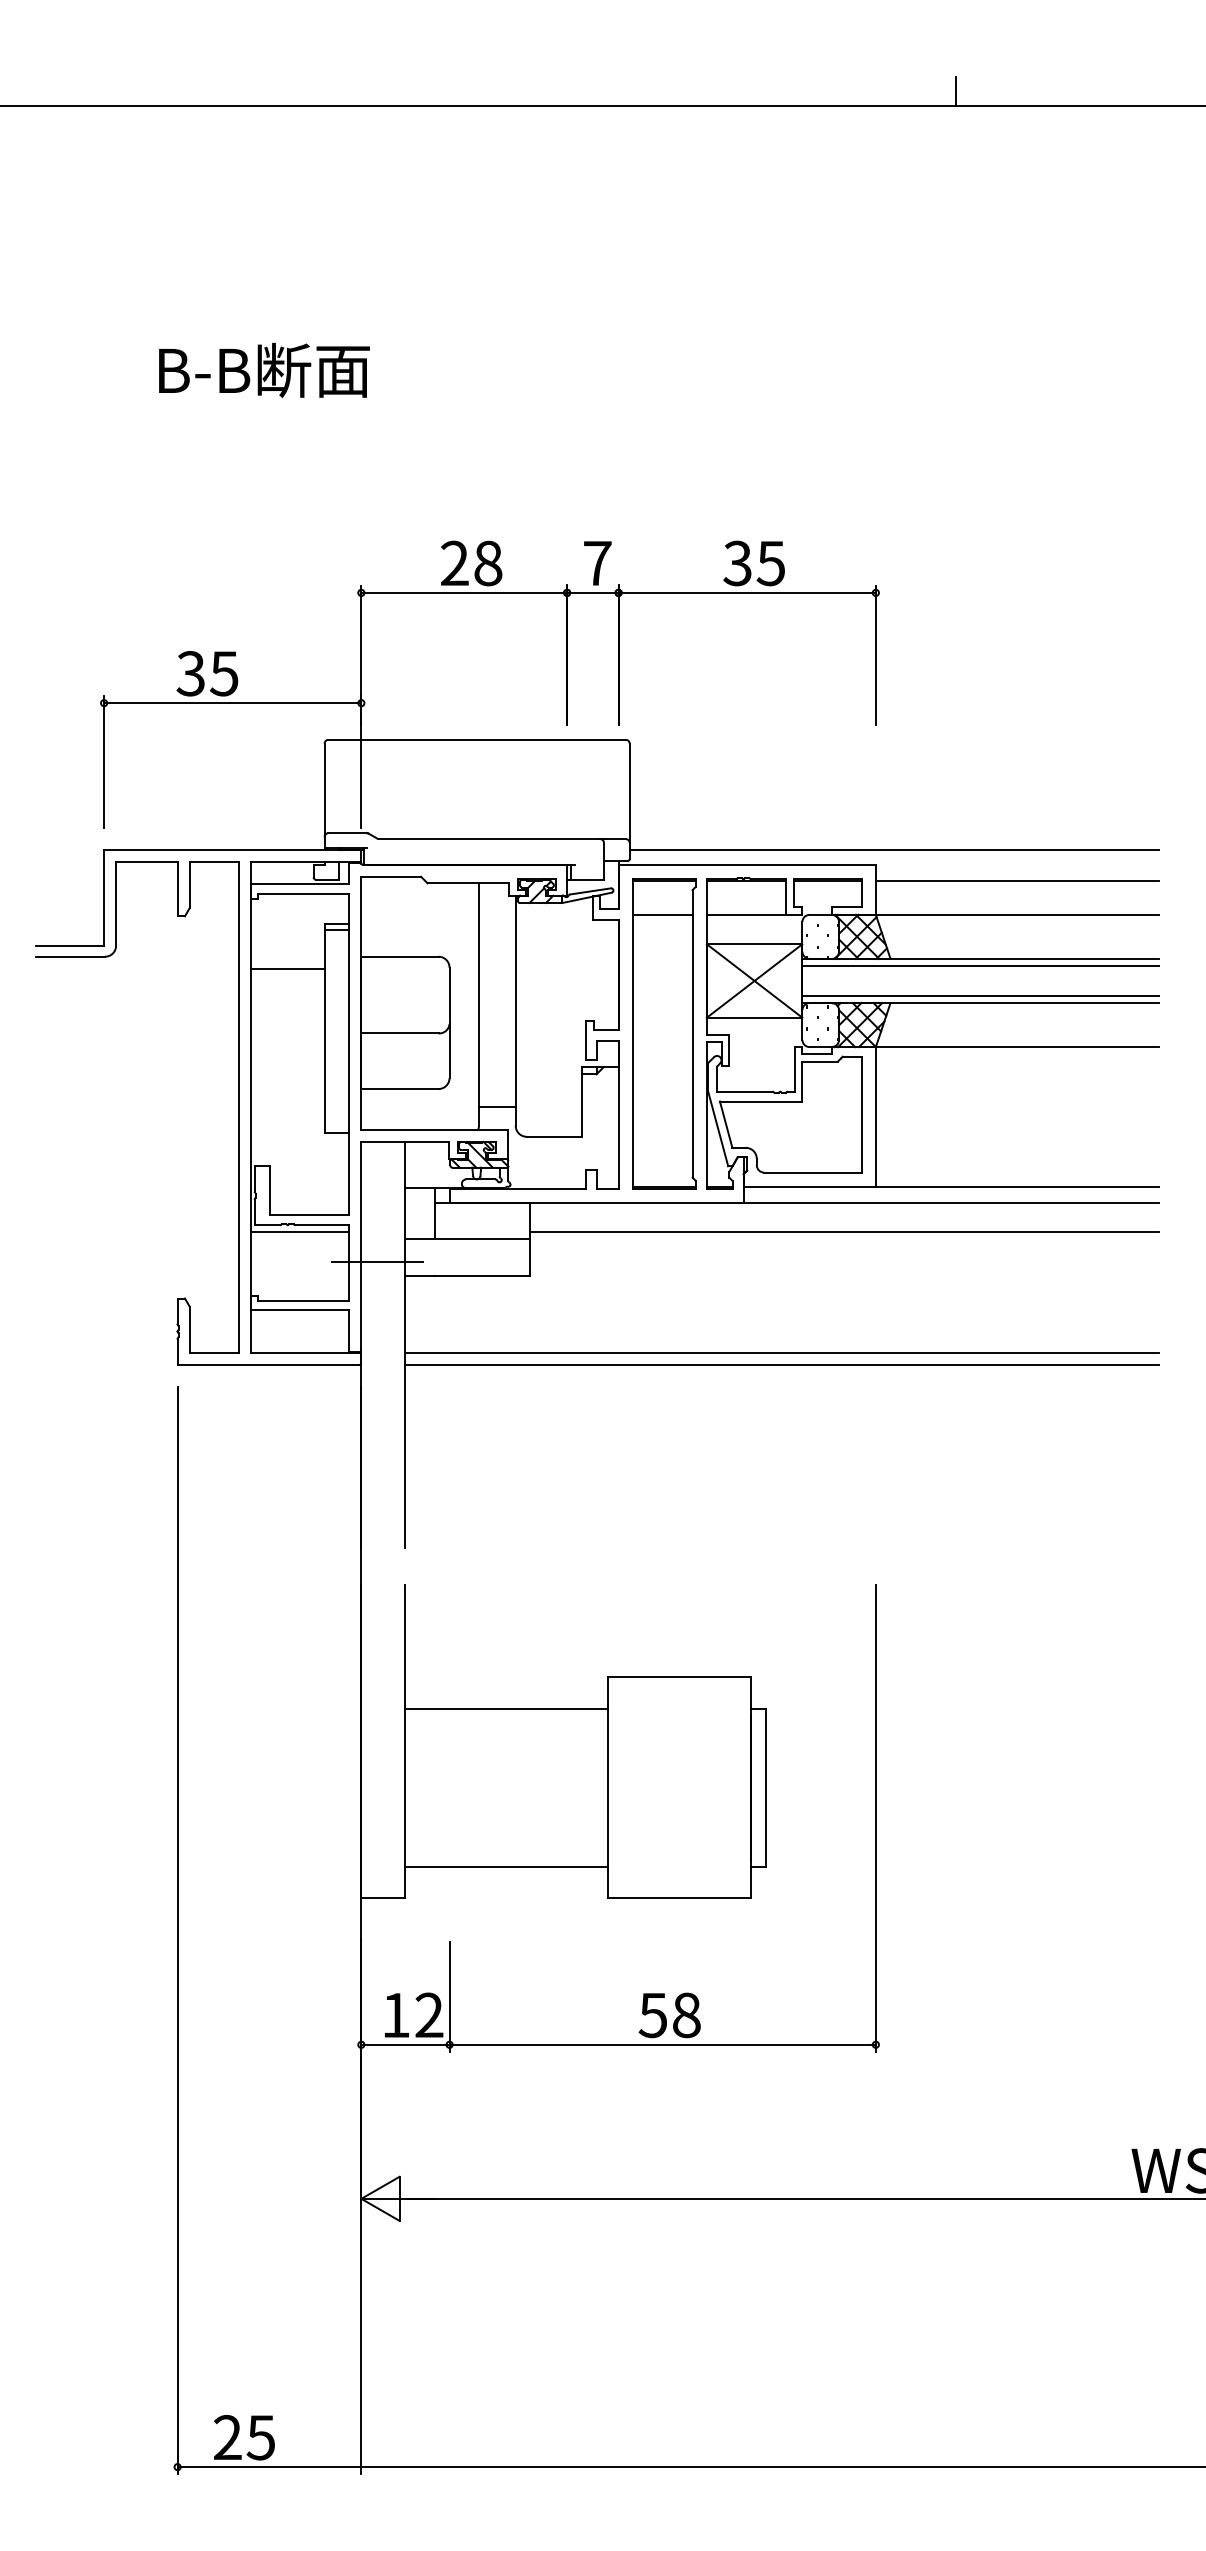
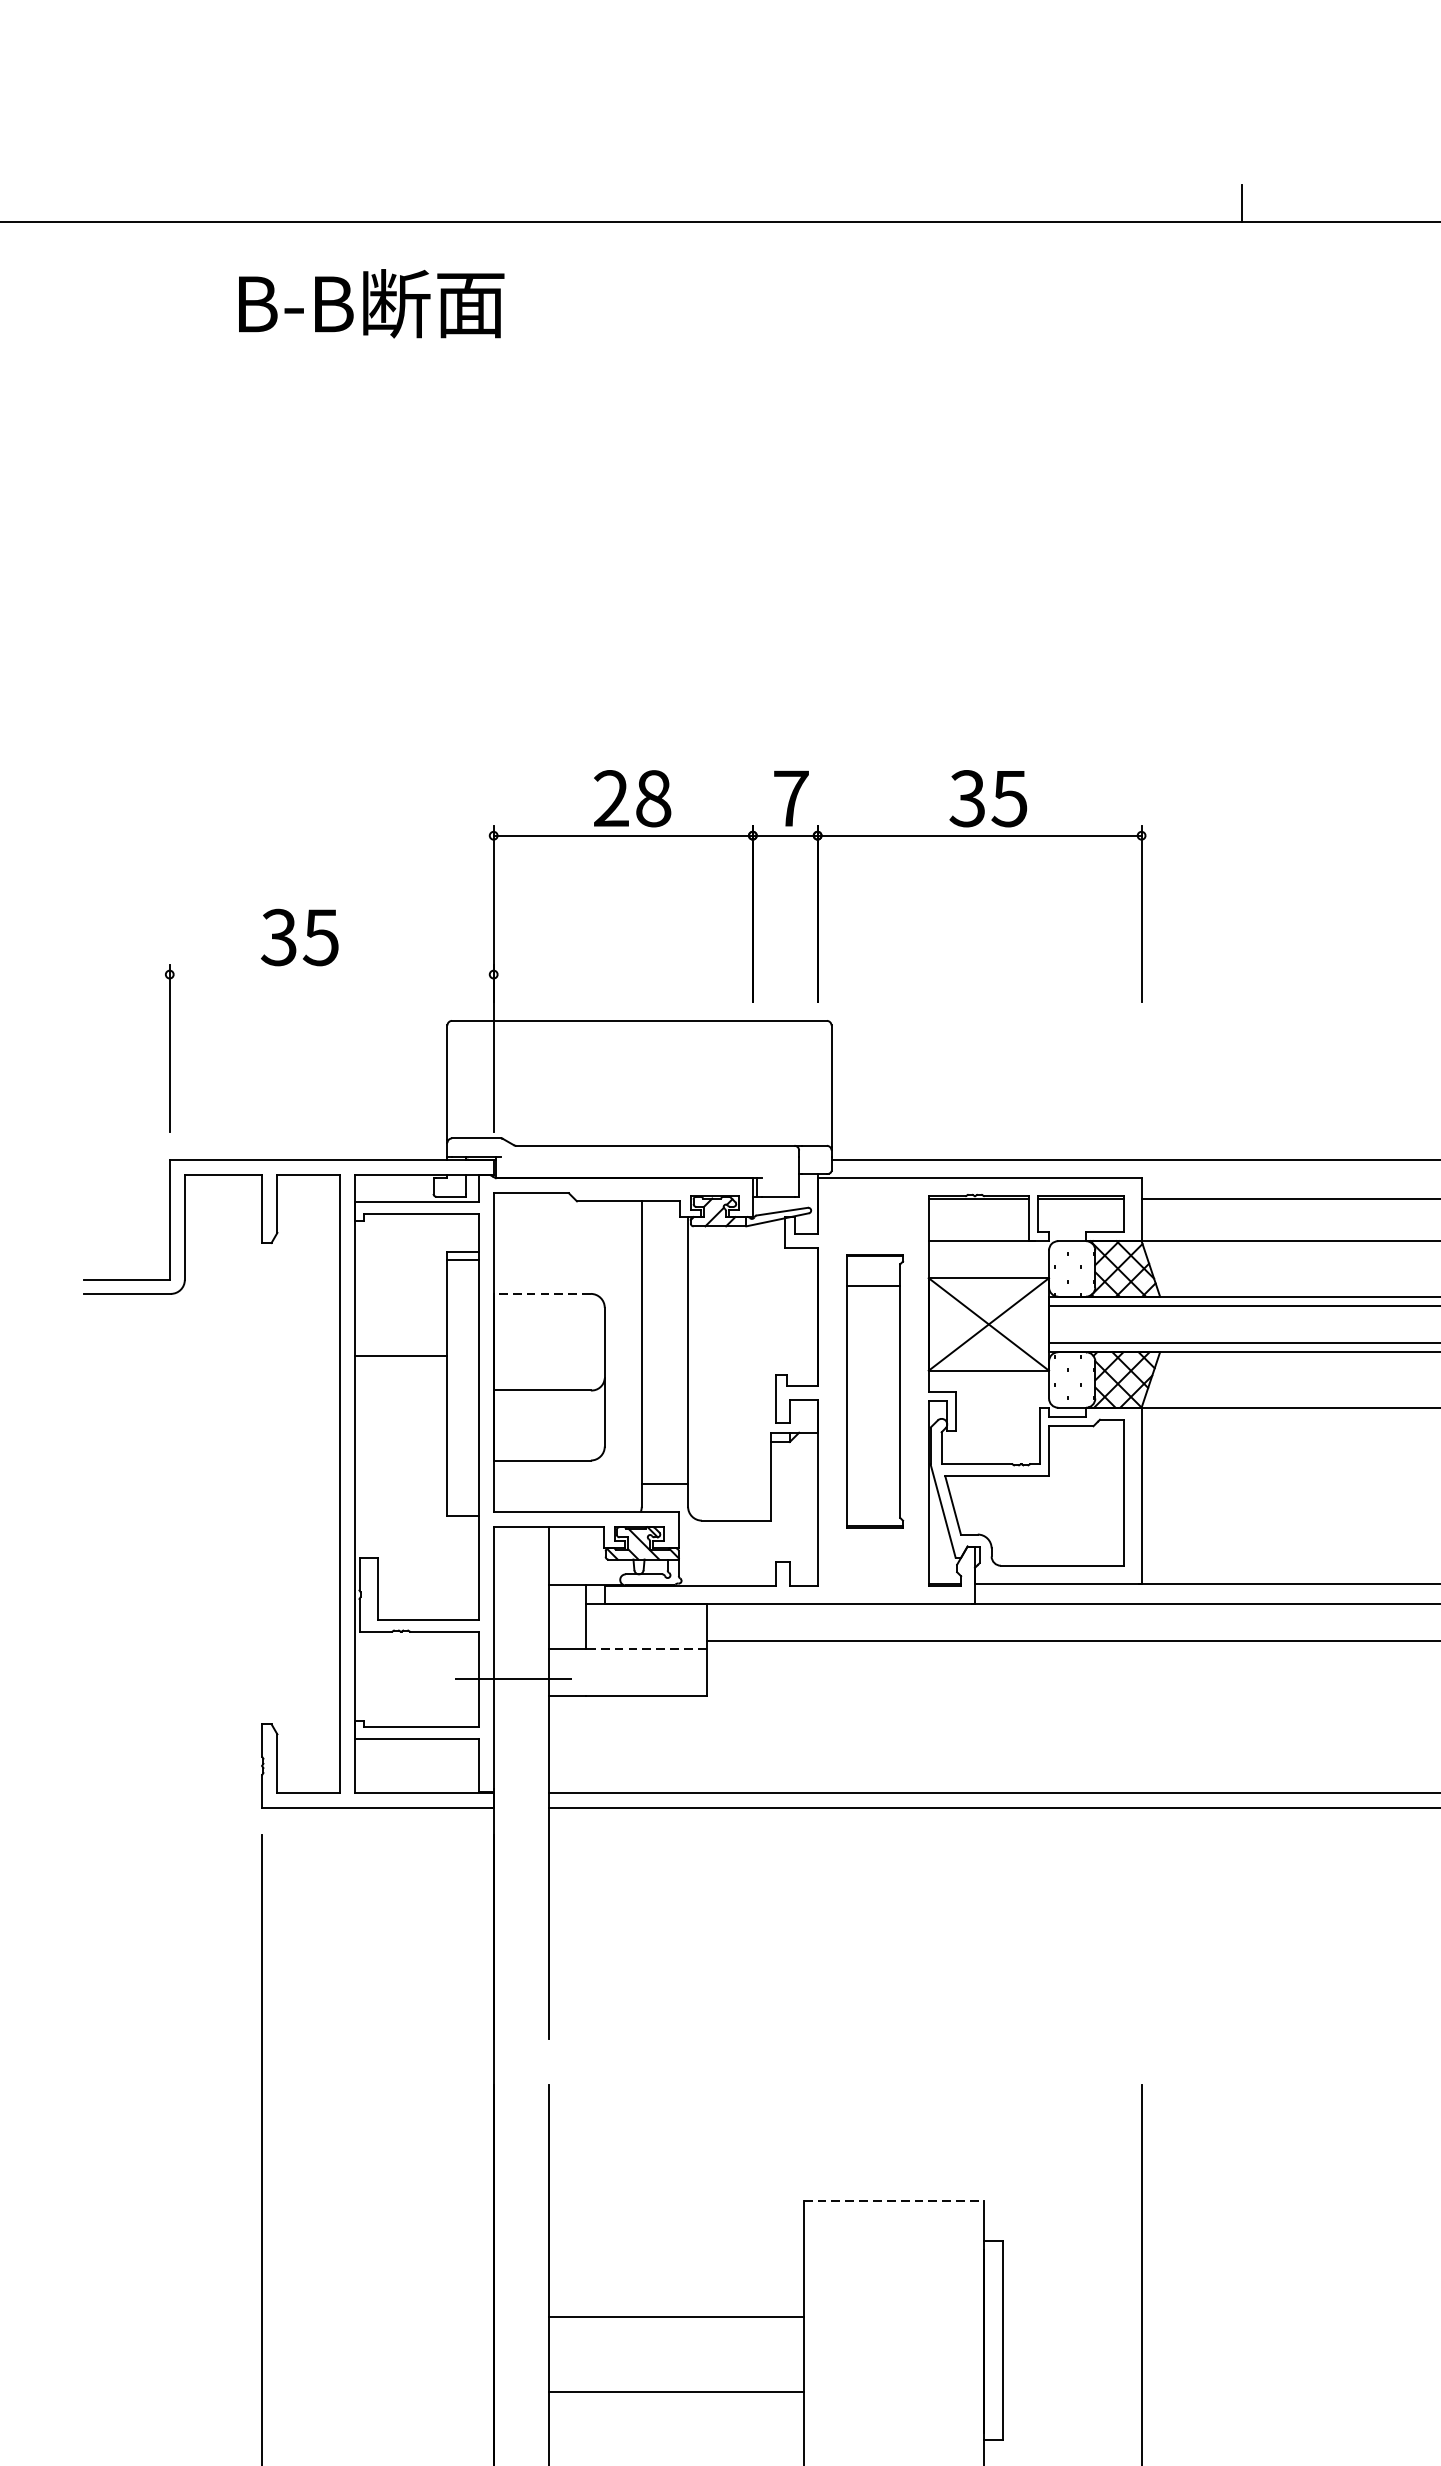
text: (264, 370) -> (371, 303), moved
line: (232, 703) -> (331, 975), removed
line: (399, 956) -> (541, 1293), solid -> dashed
line: (287, 969) -> (400, 1356), moved
part: (664, 1033) -> (875, 1390), size x0.7
line: (300, 1232) -> (417, 1641), removed
line: (482, 1239) -> (646, 1649), solid -> dashed
line: (679, 1677) -> (894, 2201), solid -> dashed
line: (506, 1708) -> (676, 2317), moved
line: (506, 1866) -> (676, 2391), moved

